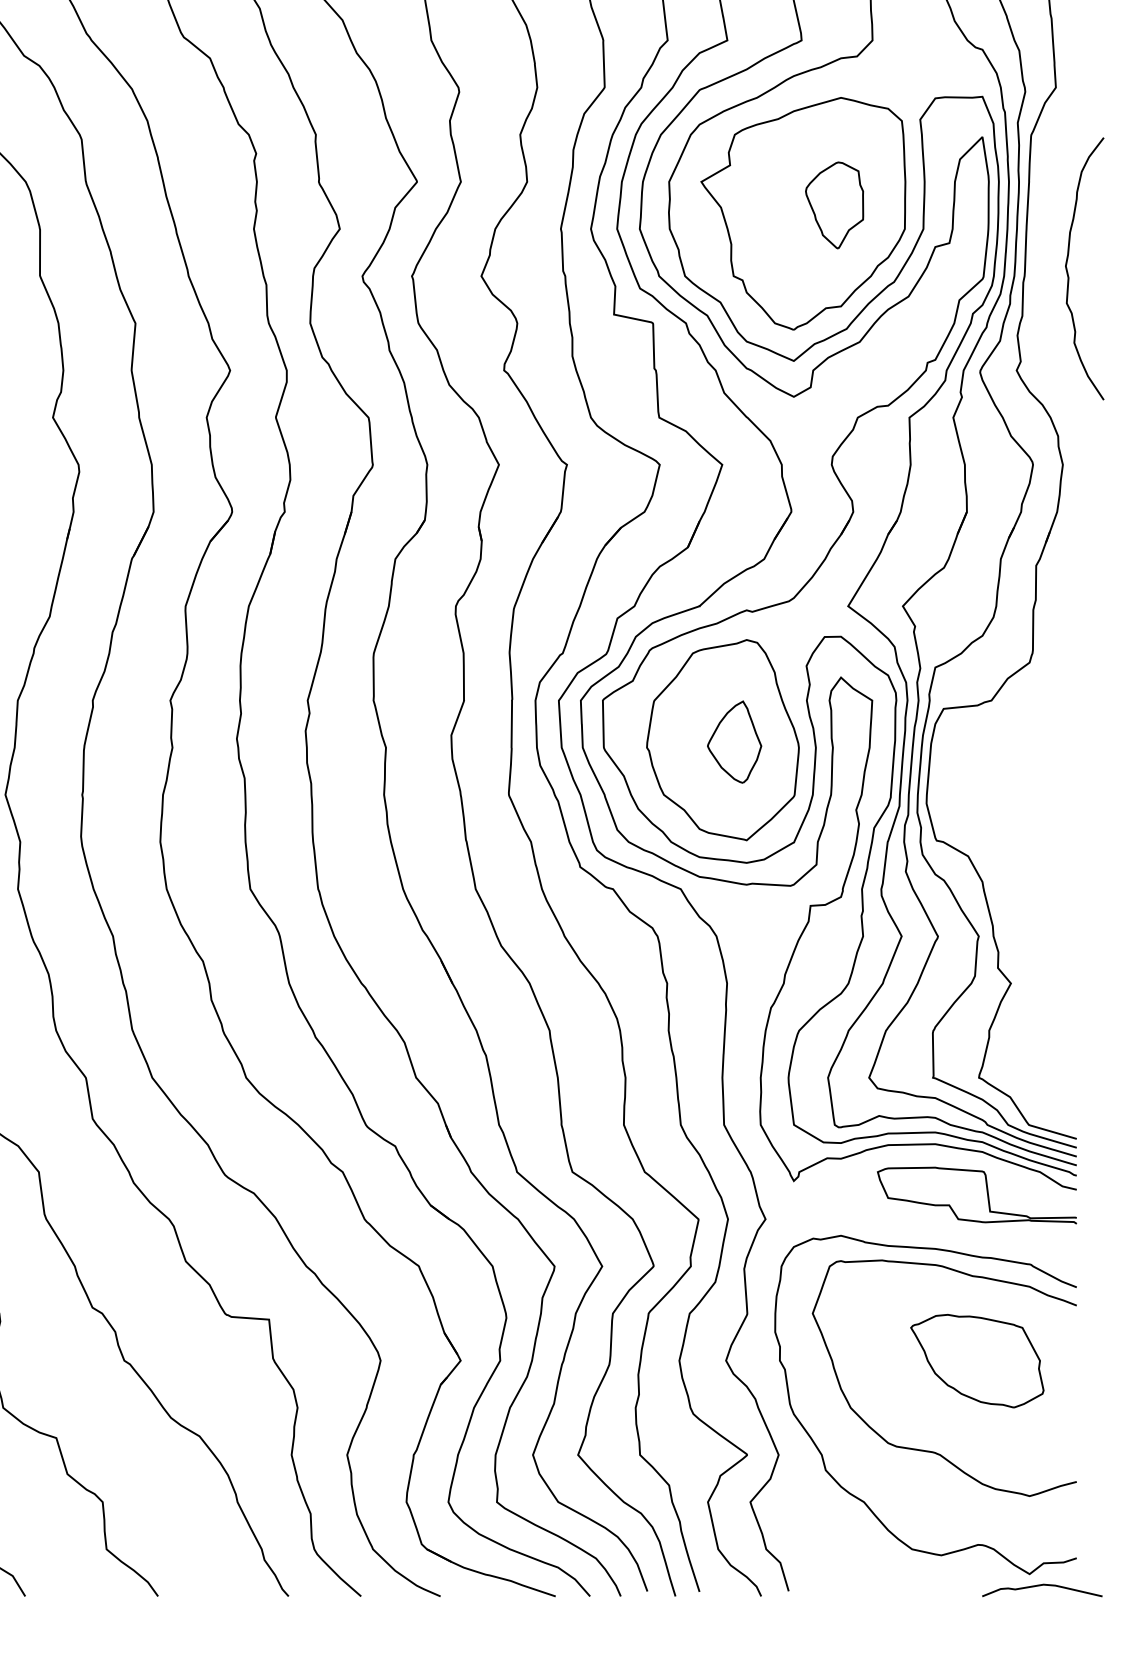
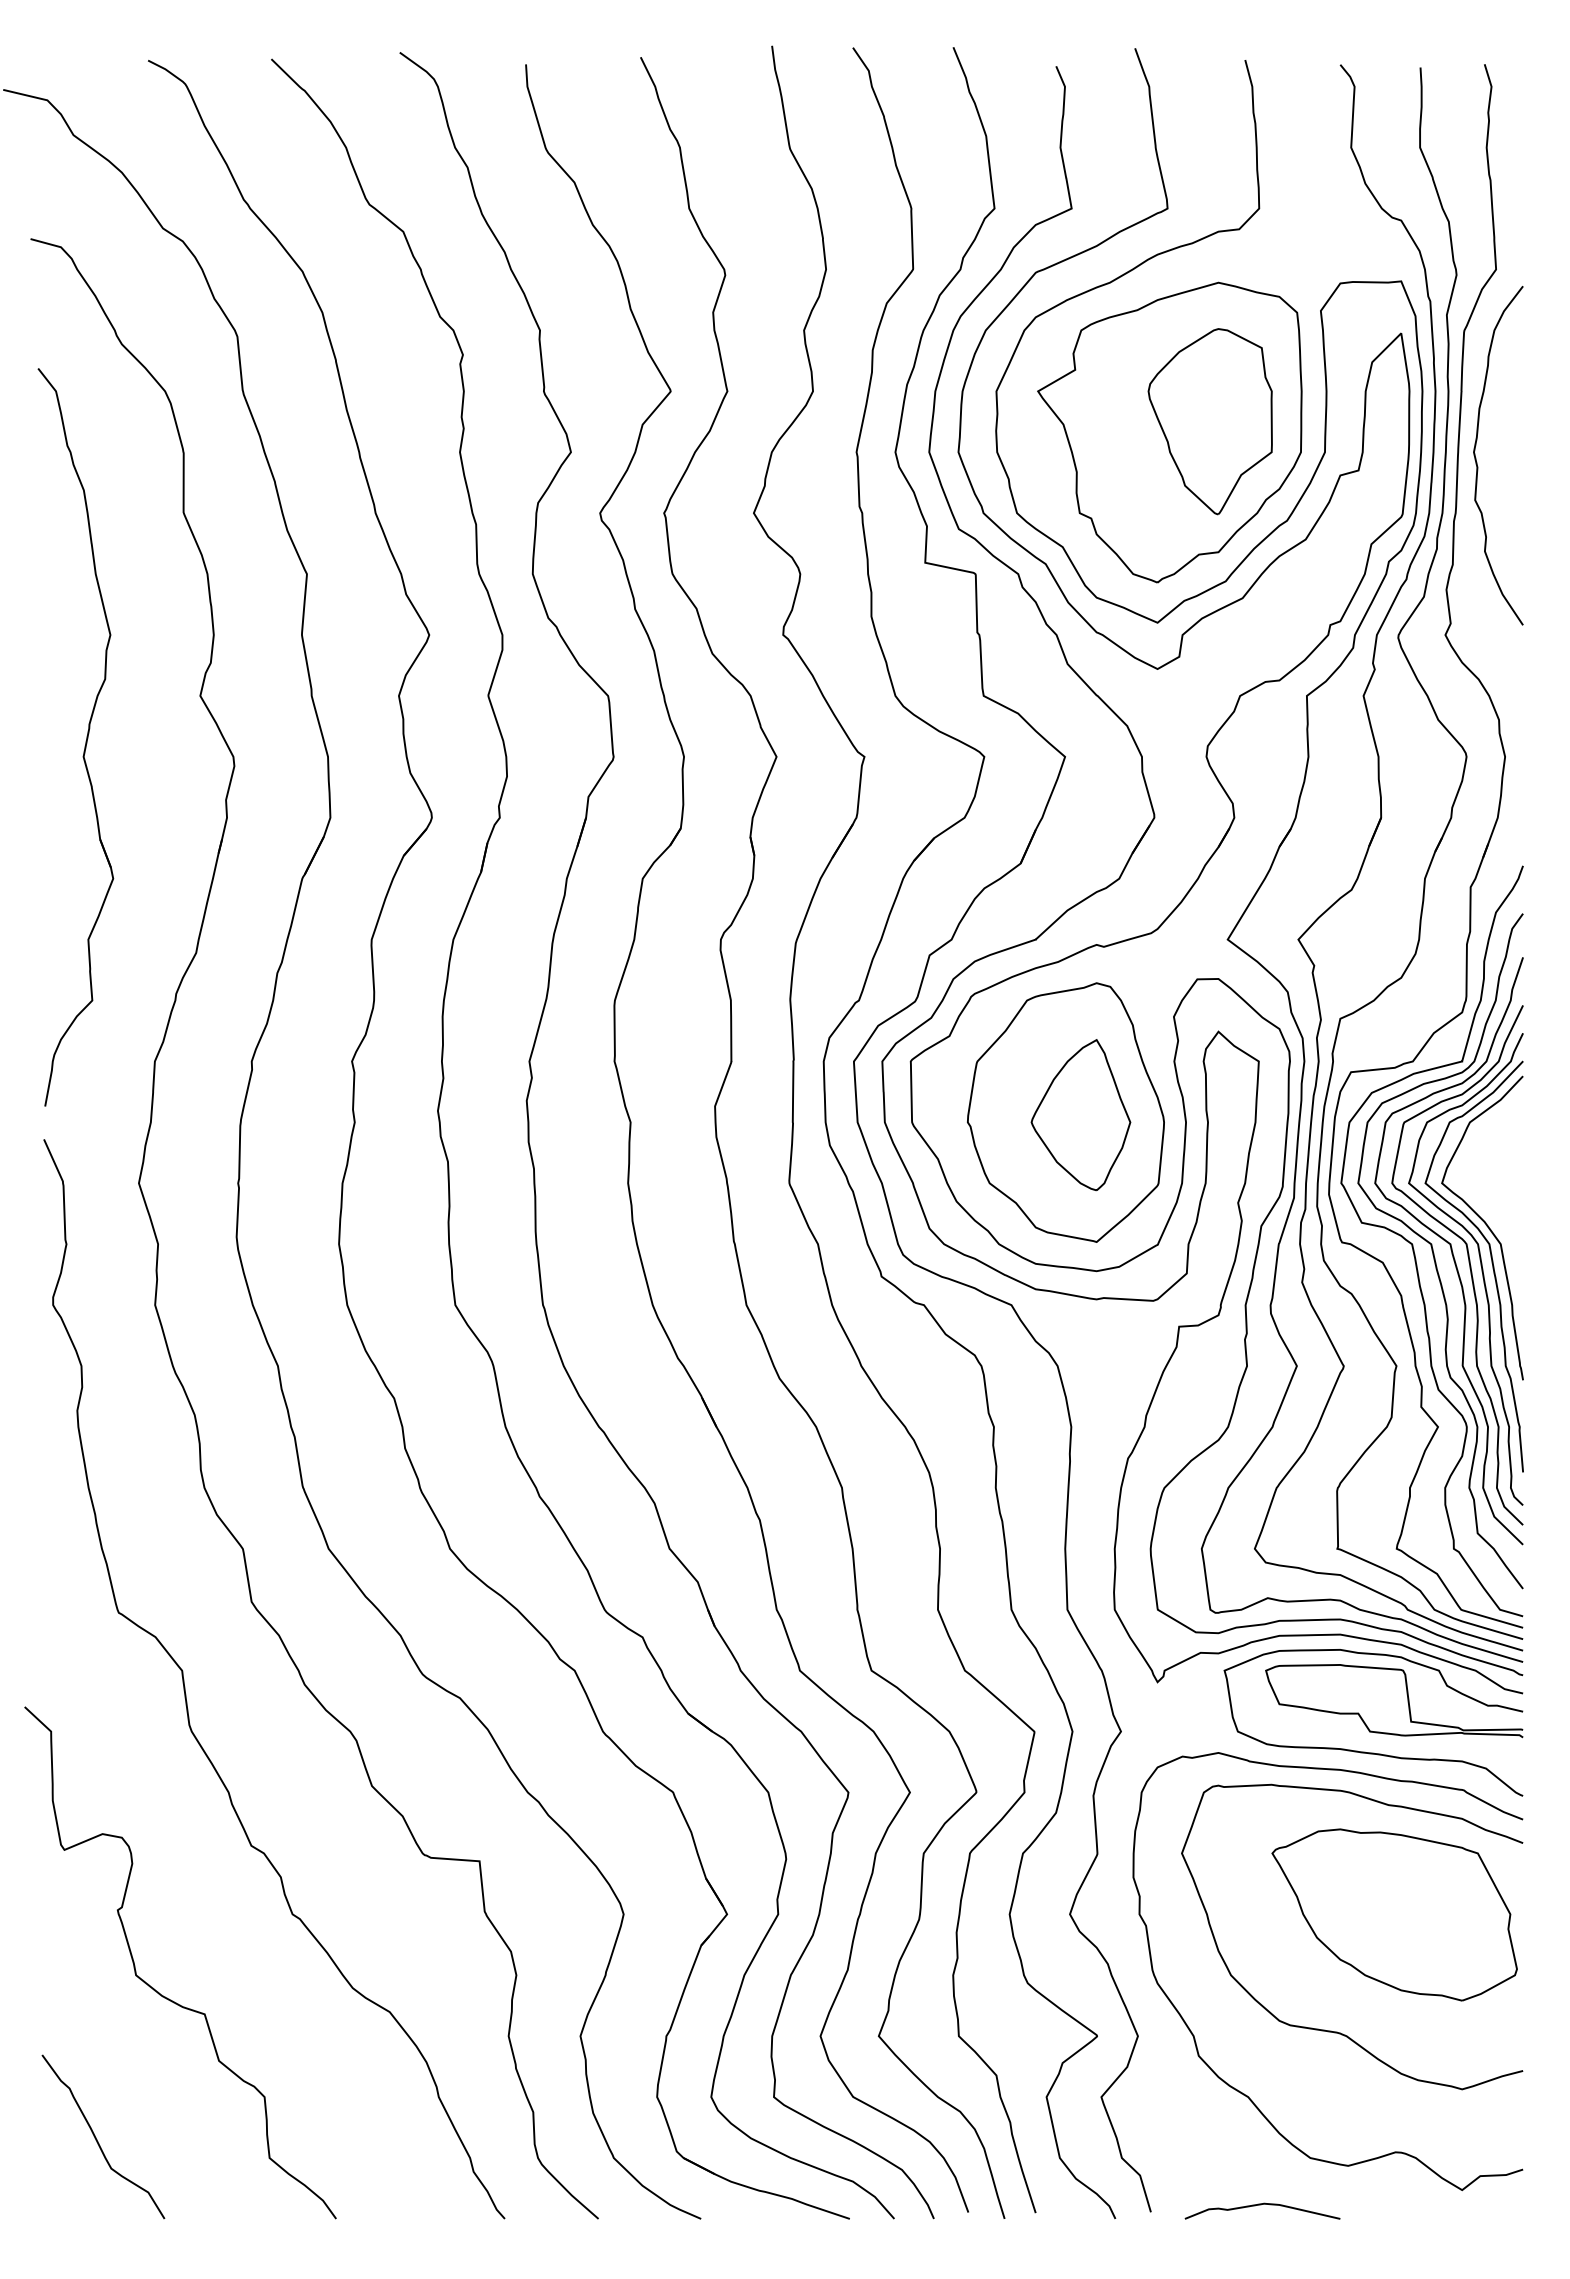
part: (834, 205) -> (1209, 421), size x1.67
curve: (1067, 270) -> (1476, 457), moved
part: (734, 742) -> (1080, 1115), size x1.43
part: (1005, 839) -> (1431, 1241), added
curve: (961, 1235) -> (1373, 1752), added
part: (977, 1360) -> (1394, 1914), size x1.43
curve: (1041, 1586) -> (1261, 2205), moved

